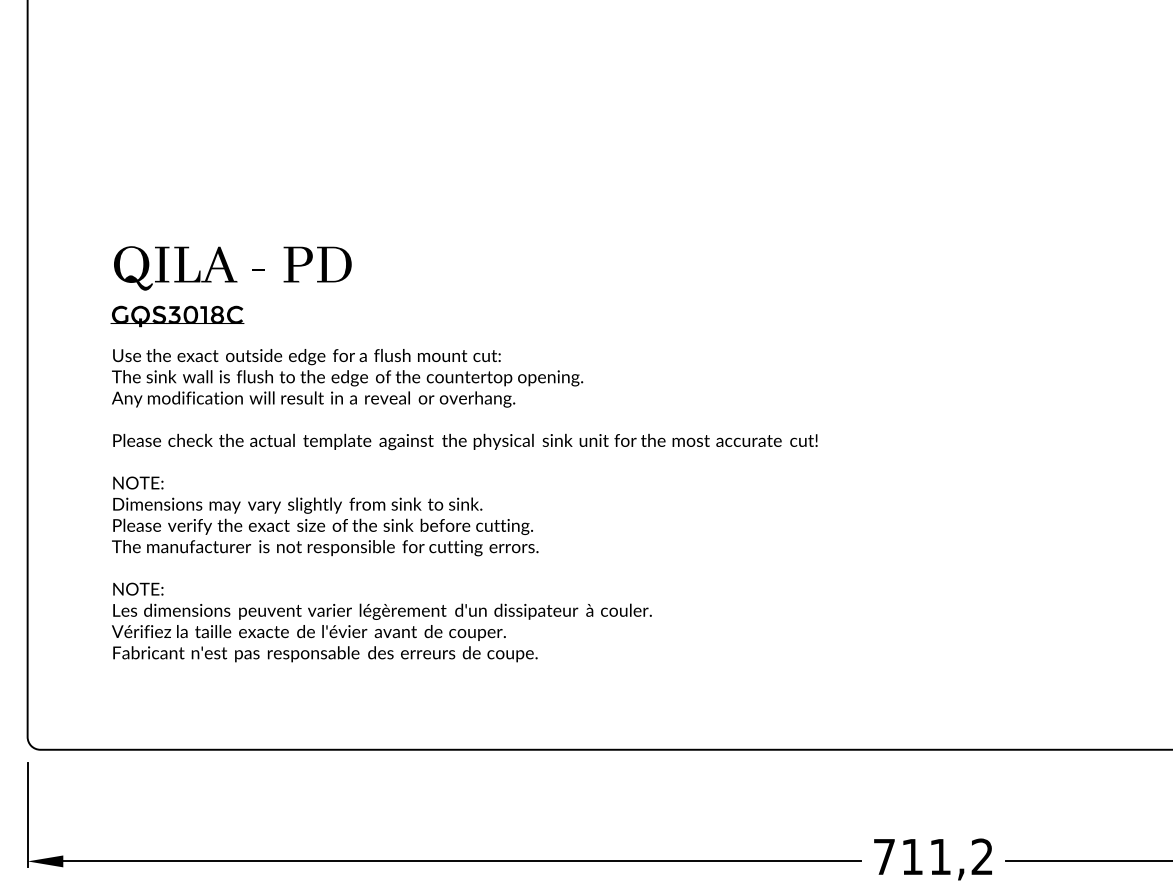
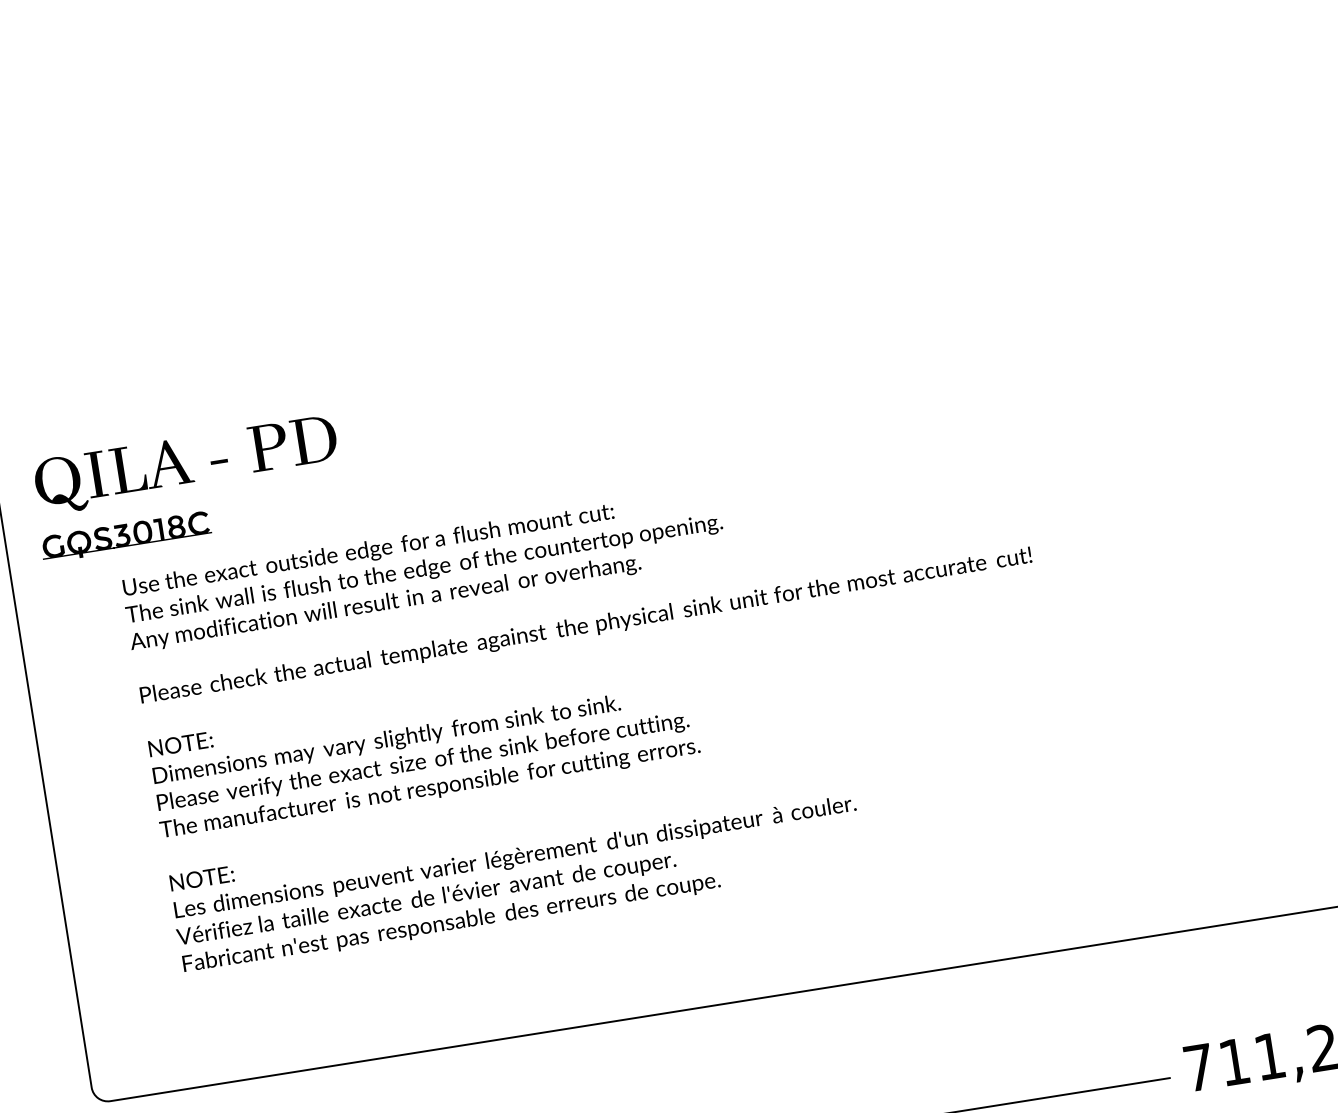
text: (230, 286) -> (187, 488), moved

